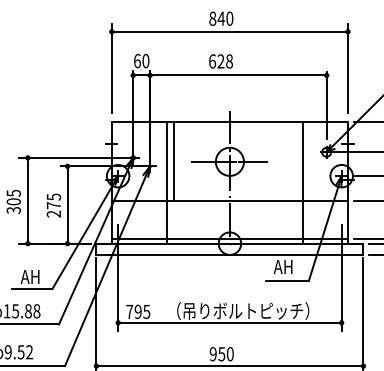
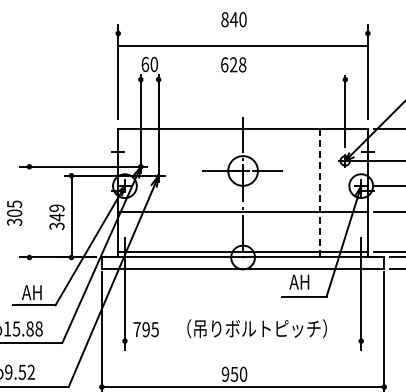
line: (229, 31) -> (242, 46), moved
line: (229, 75) -> (242, 79), removed
line: (174, 161) -> (184, 170), removed
line: (166, 182) -> (176, 192), removed
line: (303, 183) -> (320, 193), solid -> dashed
line: (27, 200) -> (29, 211), removed
text: (53, 205) -> (56, 217), 275 -> 349
line: (229, 323) -> (242, 341), removed

